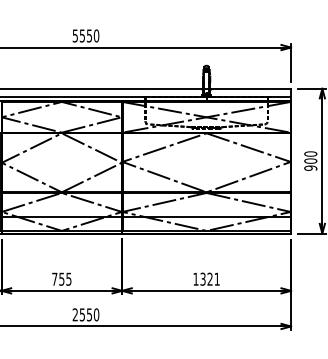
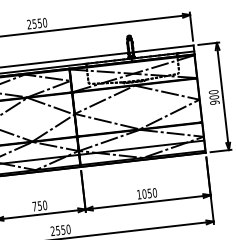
text: (74, 35) -> (28, 24), 5550 -> 2550
text: (68, 278) -> (44, 204), 755 -> 750
text: (209, 278) -> (149, 192), 1321 -> 1050

